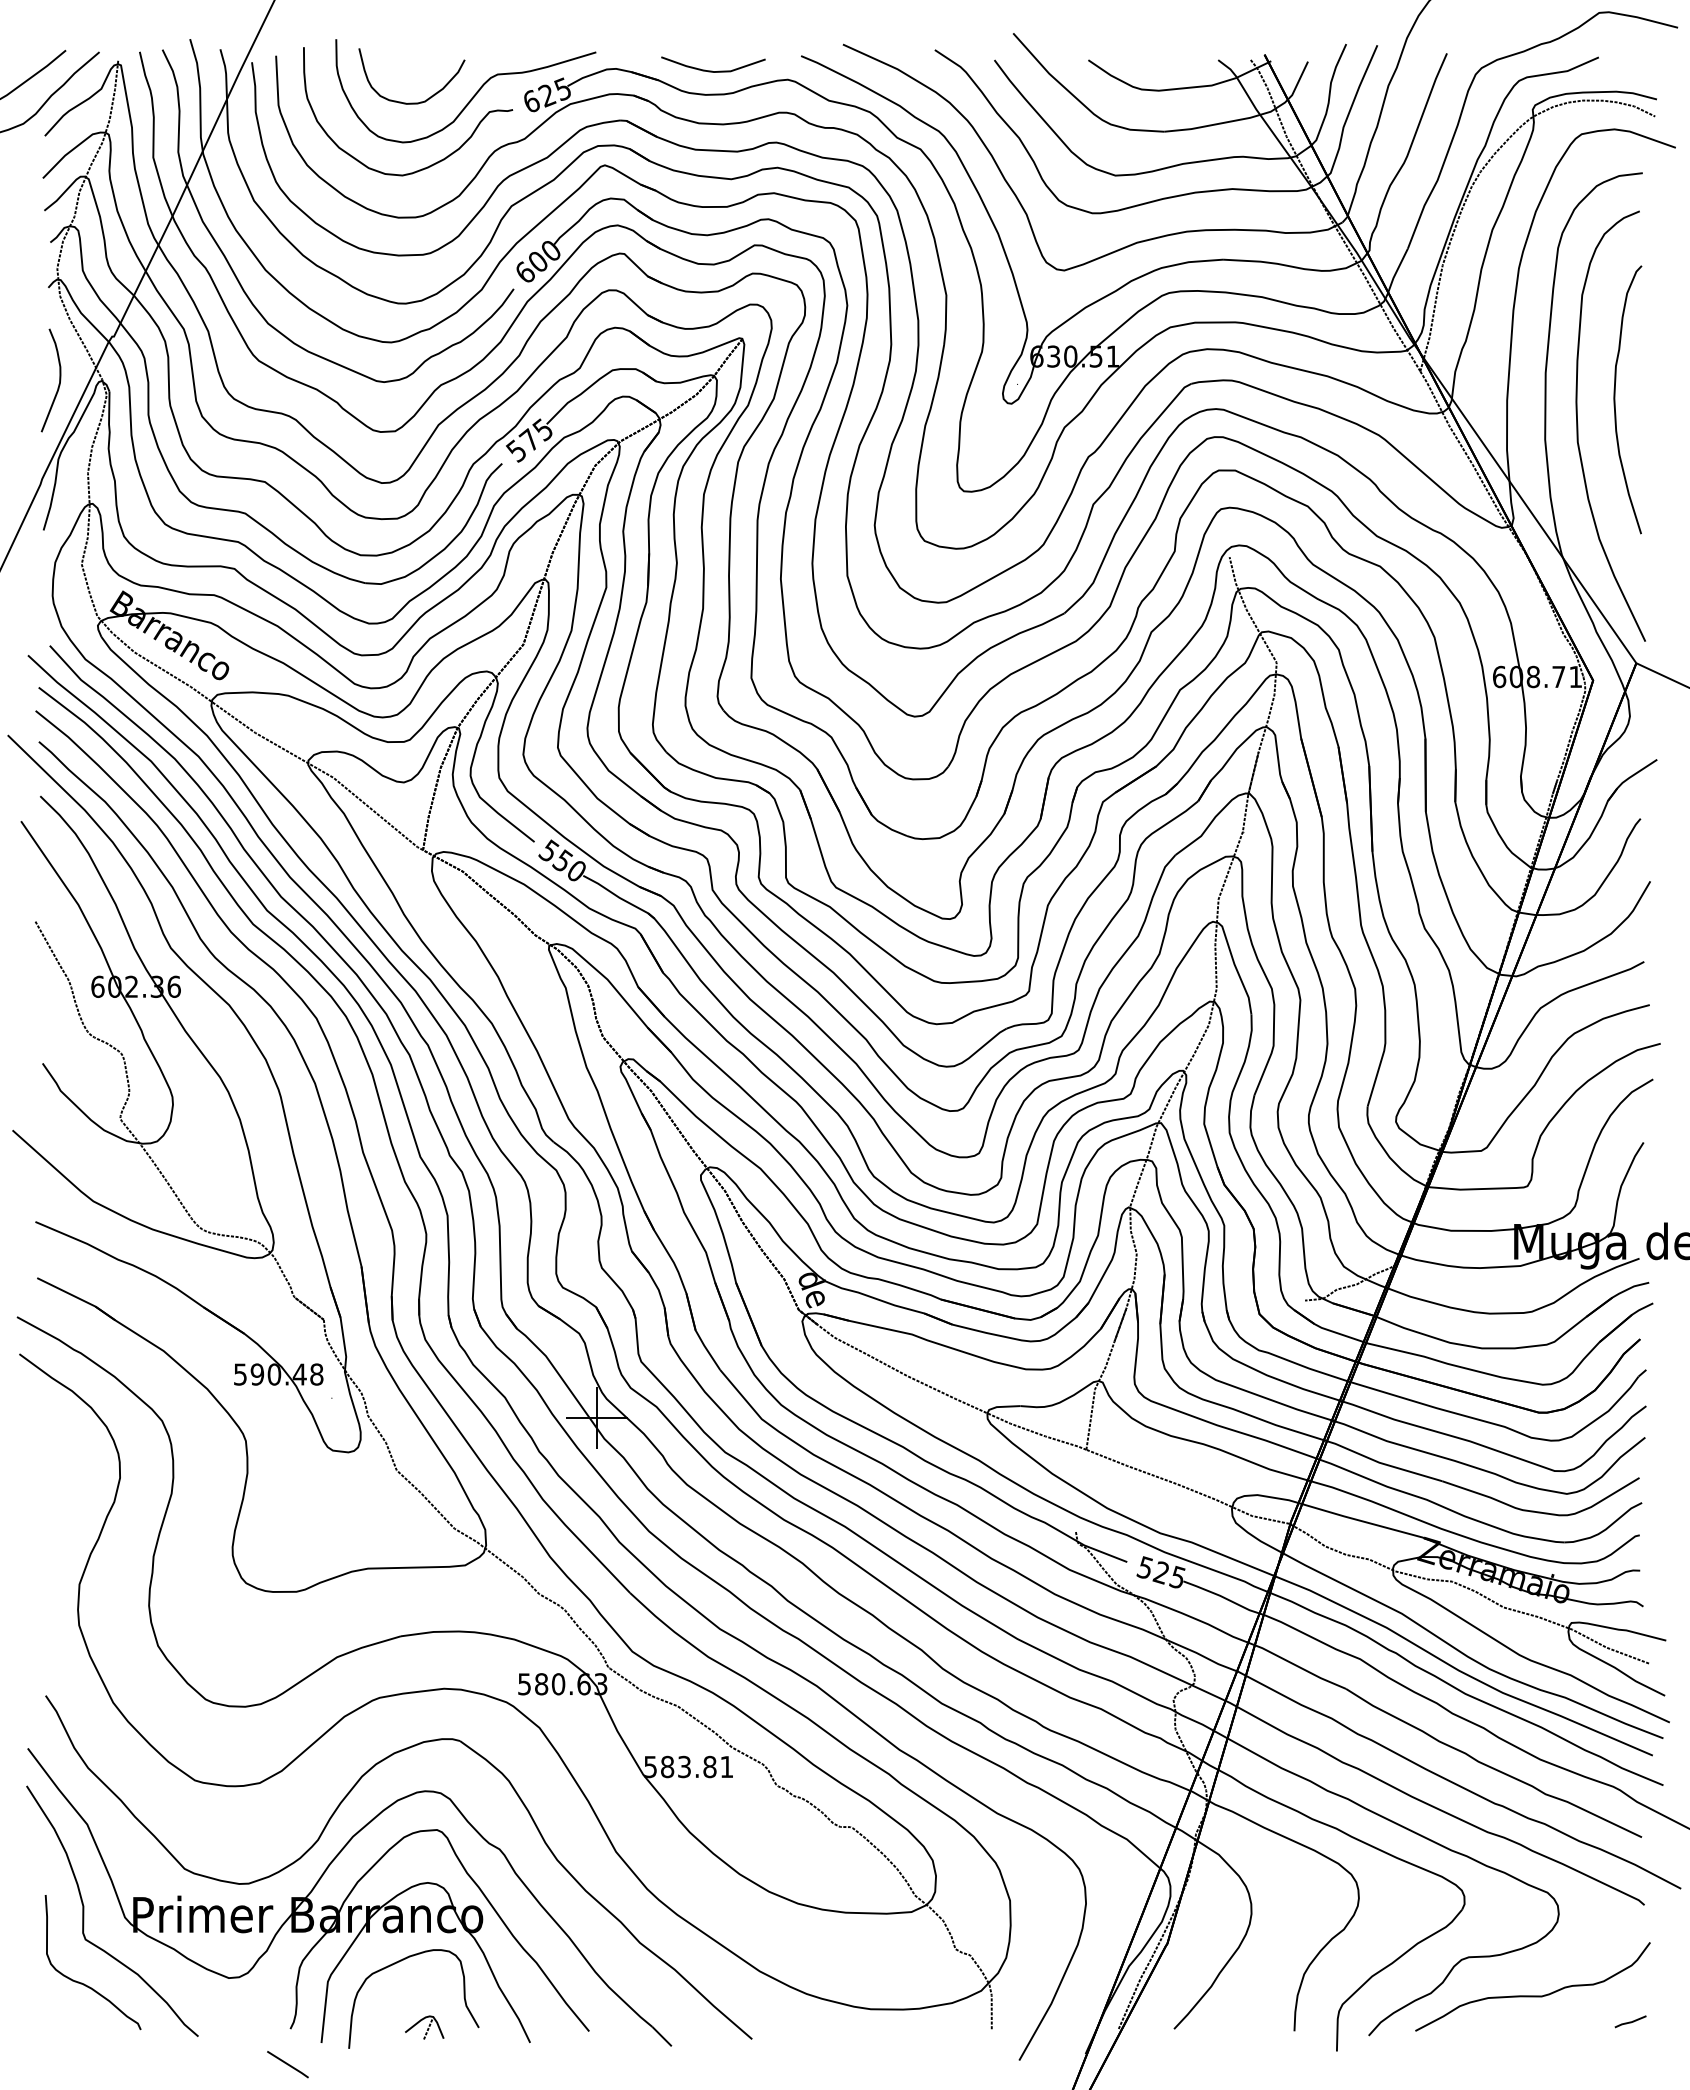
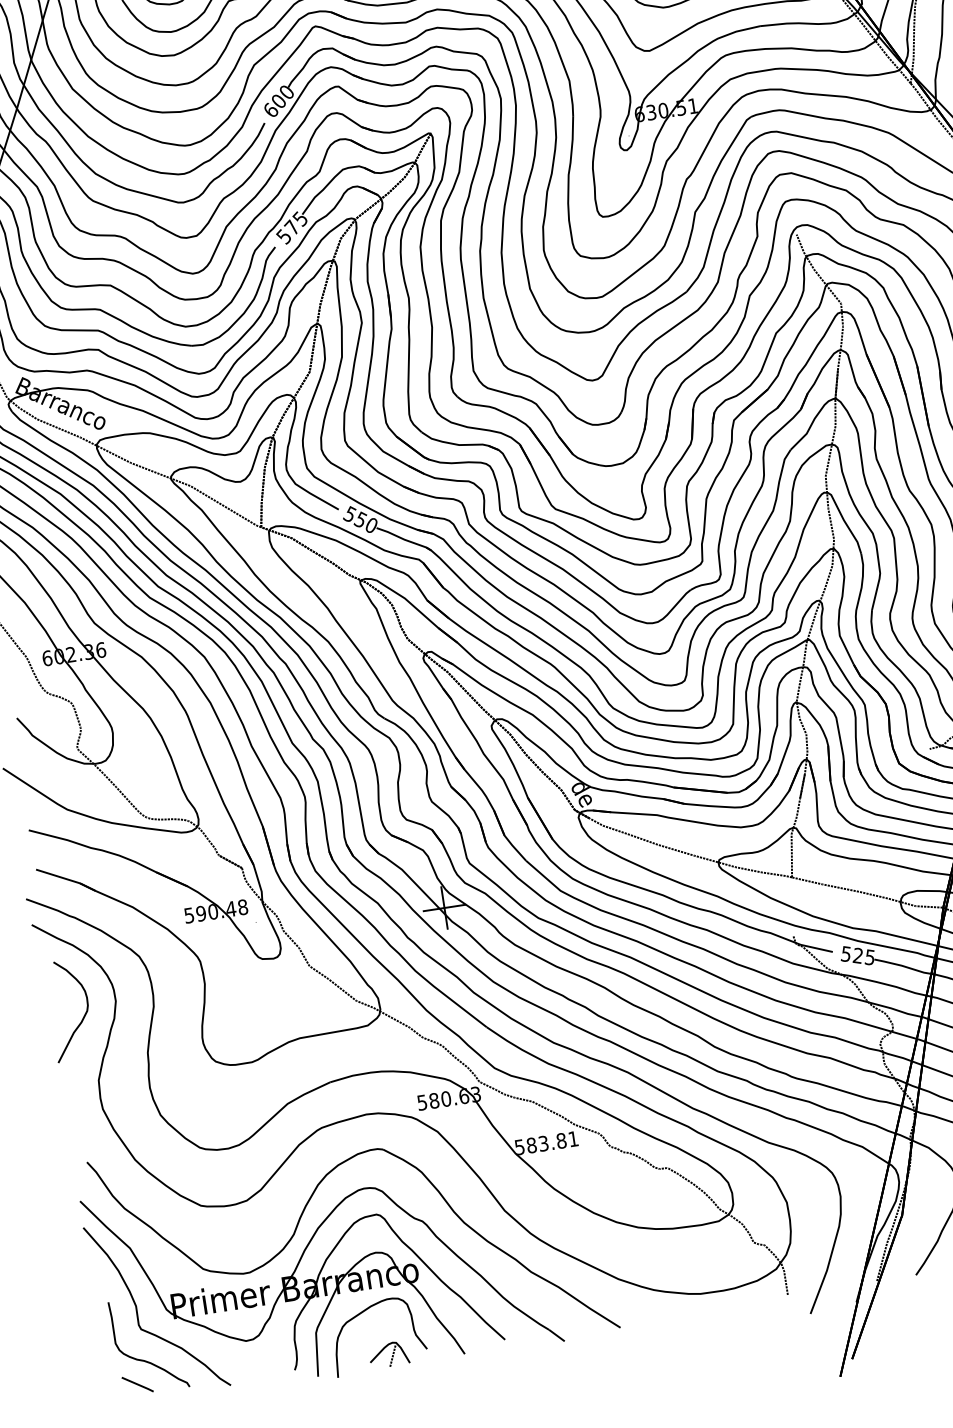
curve: (72, 1491) -> (83, 1015), added
part: (424, 2027) -> (388, 1354), size x1.43
line: (287, 2064) -> (137, 1384), moved

